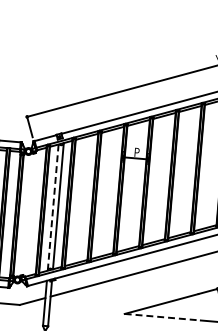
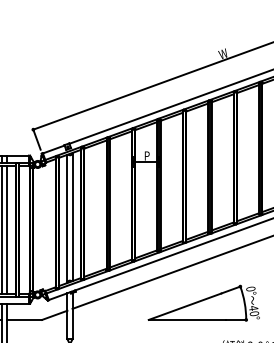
line: (53, 208) -> (67, 219), dashed -> solid
line: (162, 316) -> (187, 319), dashed -> solid

